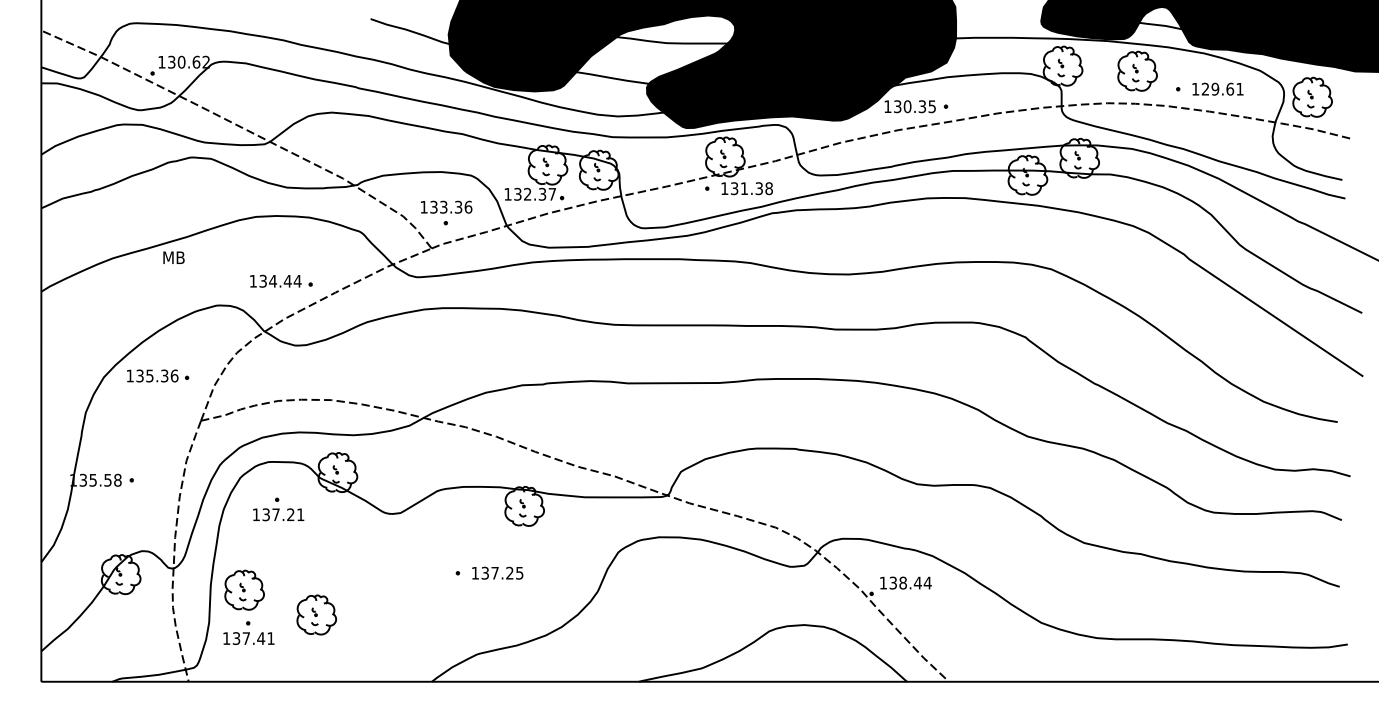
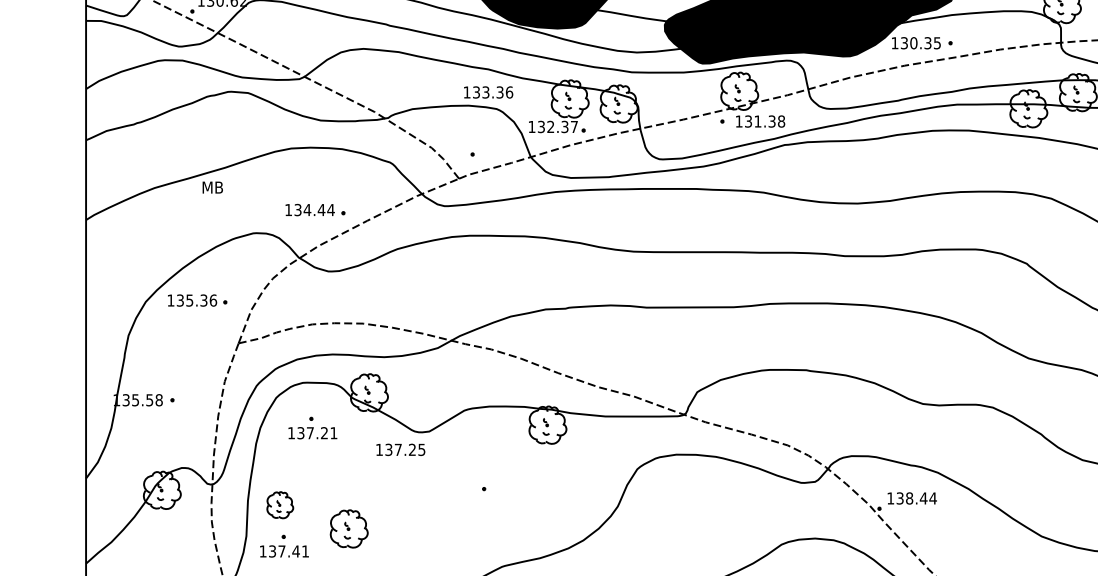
text: (446, 206) -> (488, 91), moved
text: (497, 572) -> (400, 449), moved
part: (244, 589) -> (280, 504), size x0.7

